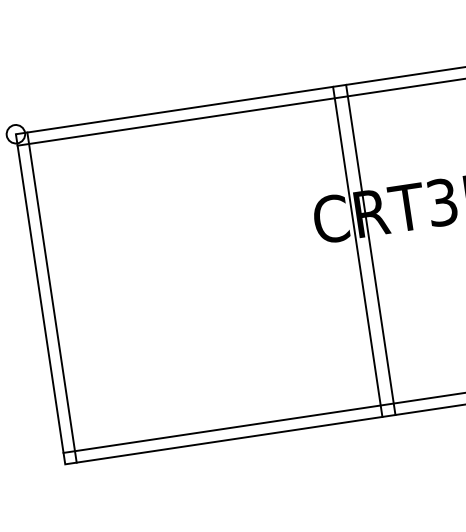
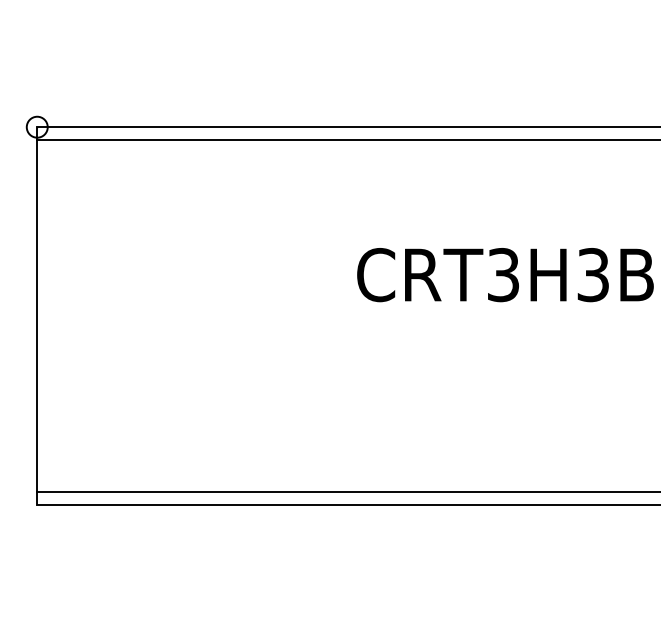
line: (370, 250) -> (415, 316), removed
line: (357, 252) -> (400, 316), removed
line: (52, 297) -> (50, 316), removed

